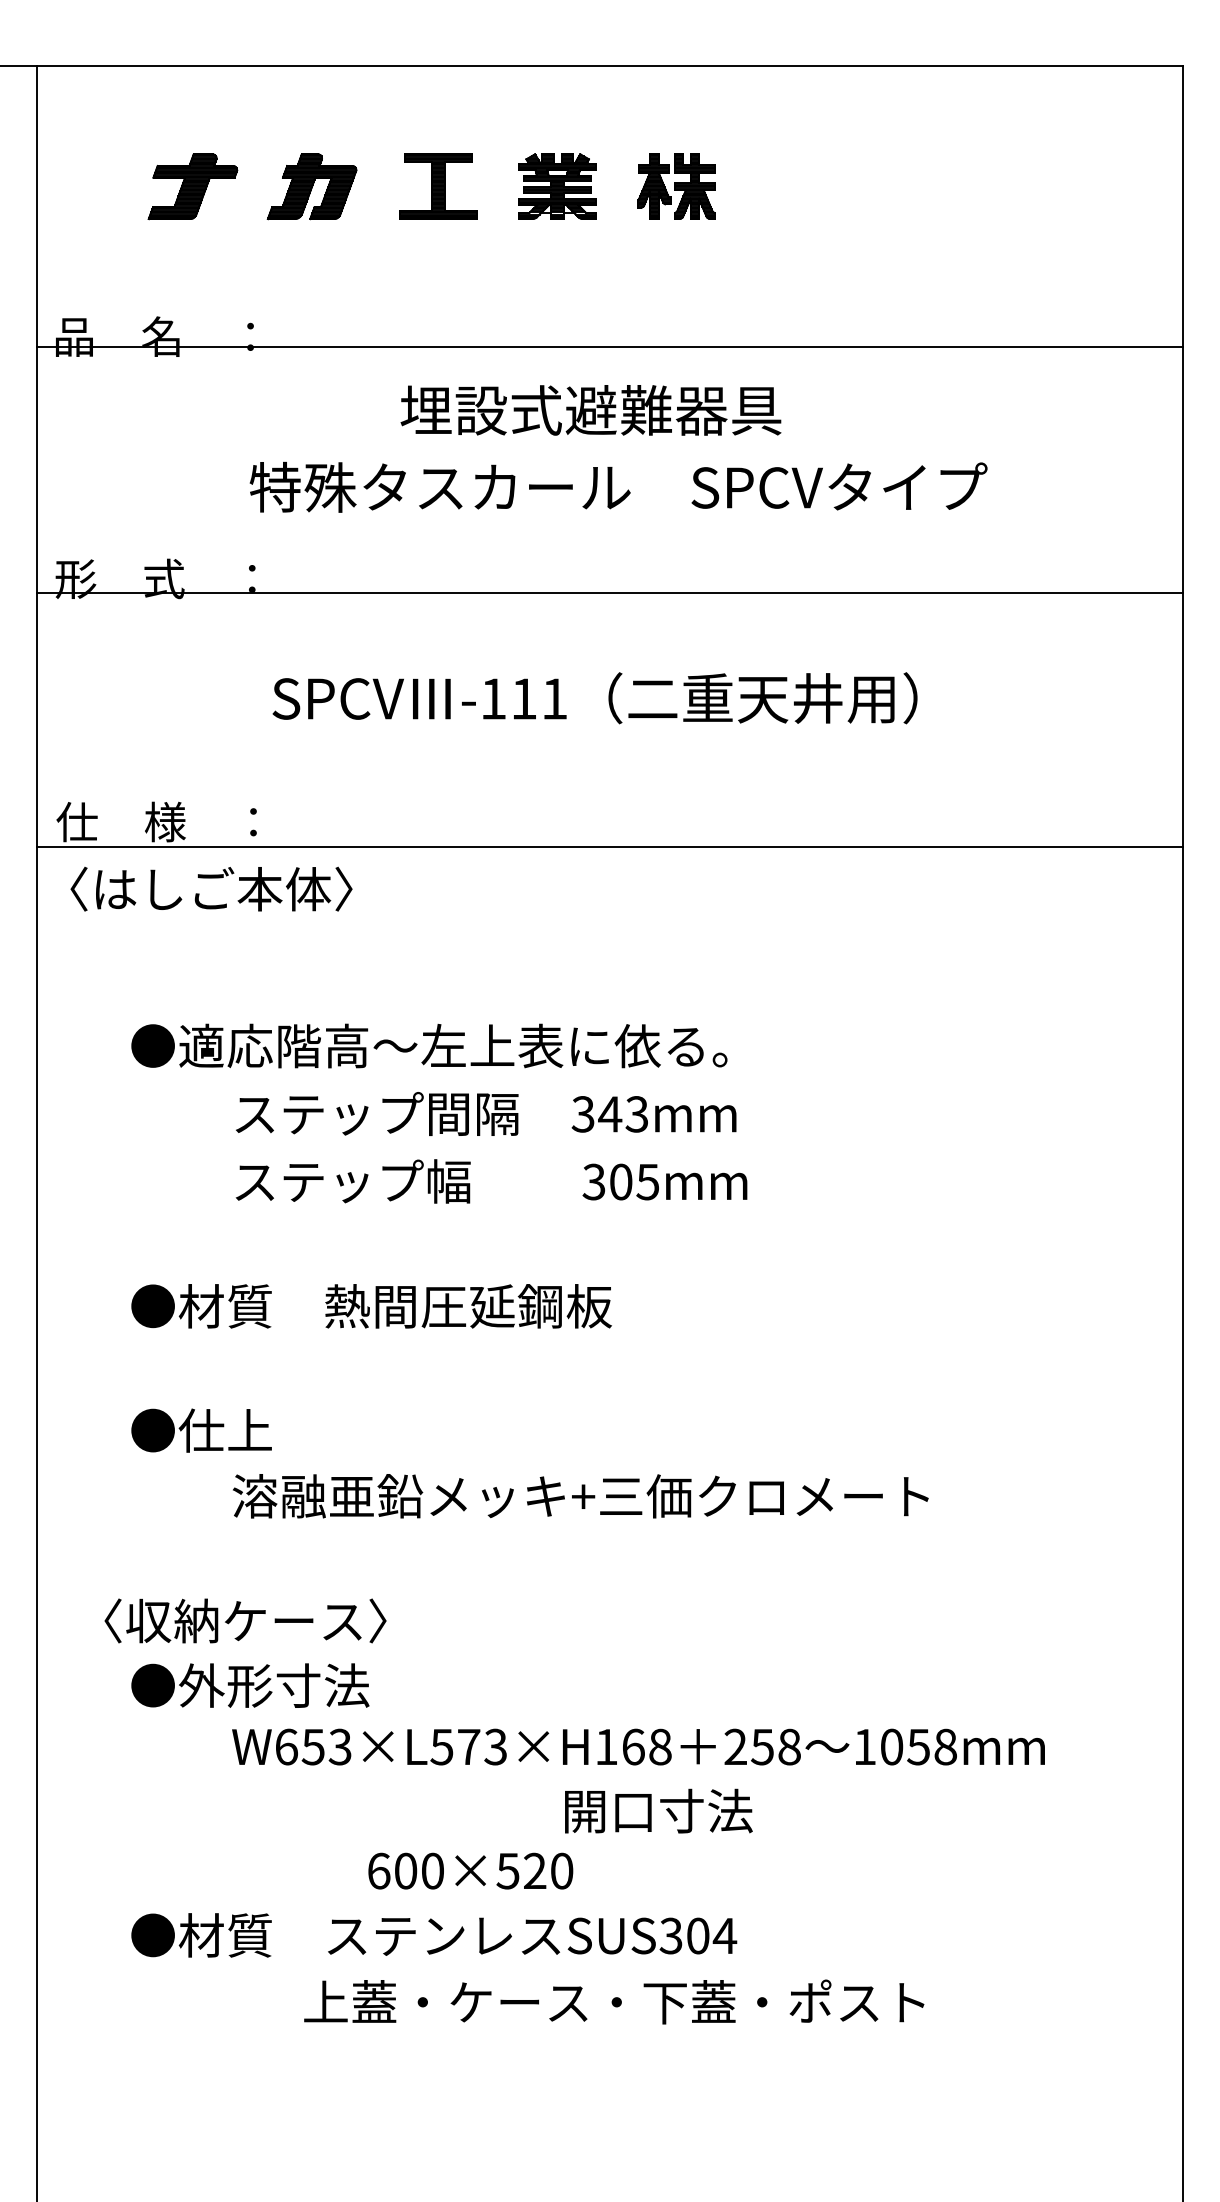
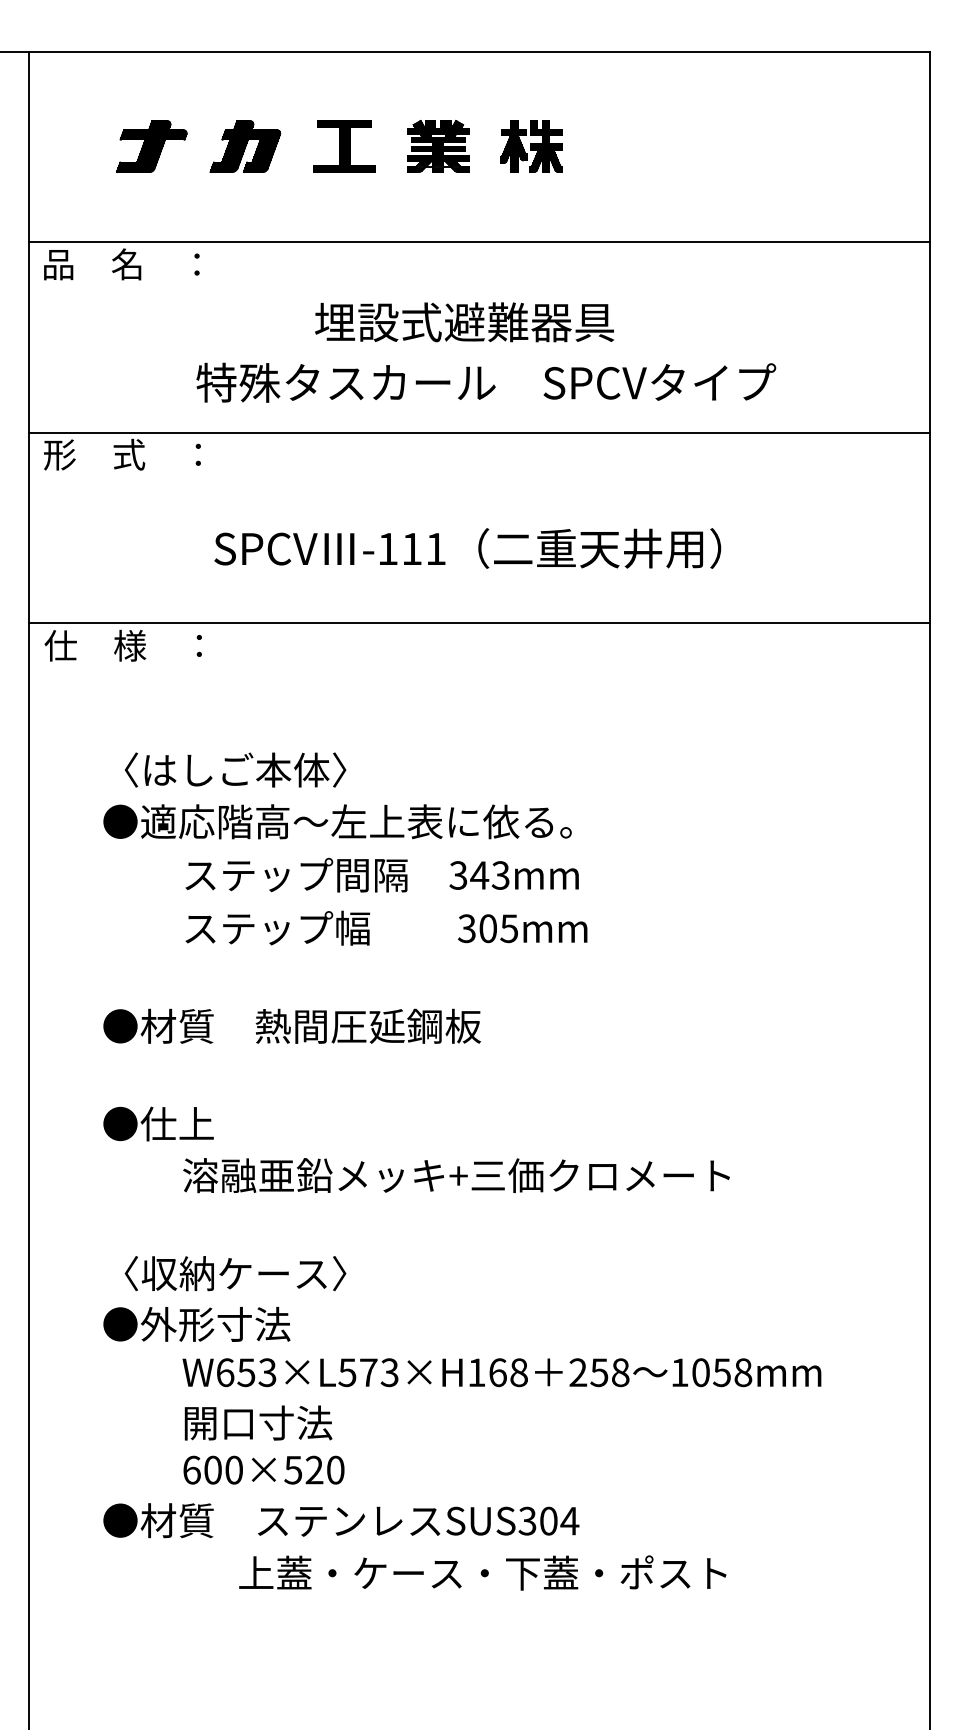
line: (609, 347) -> (479, 242), moved
line: (609, 592) -> (479, 432), moved
line: (609, 846) -> (479, 622), moved
text: (211, 888) -> (235, 769), moved
text: (245, 1620) -> (235, 1273), moved
text: (658, 1810) -> (258, 1422), moved
text: (470, 1870) -> (263, 1469), moved

